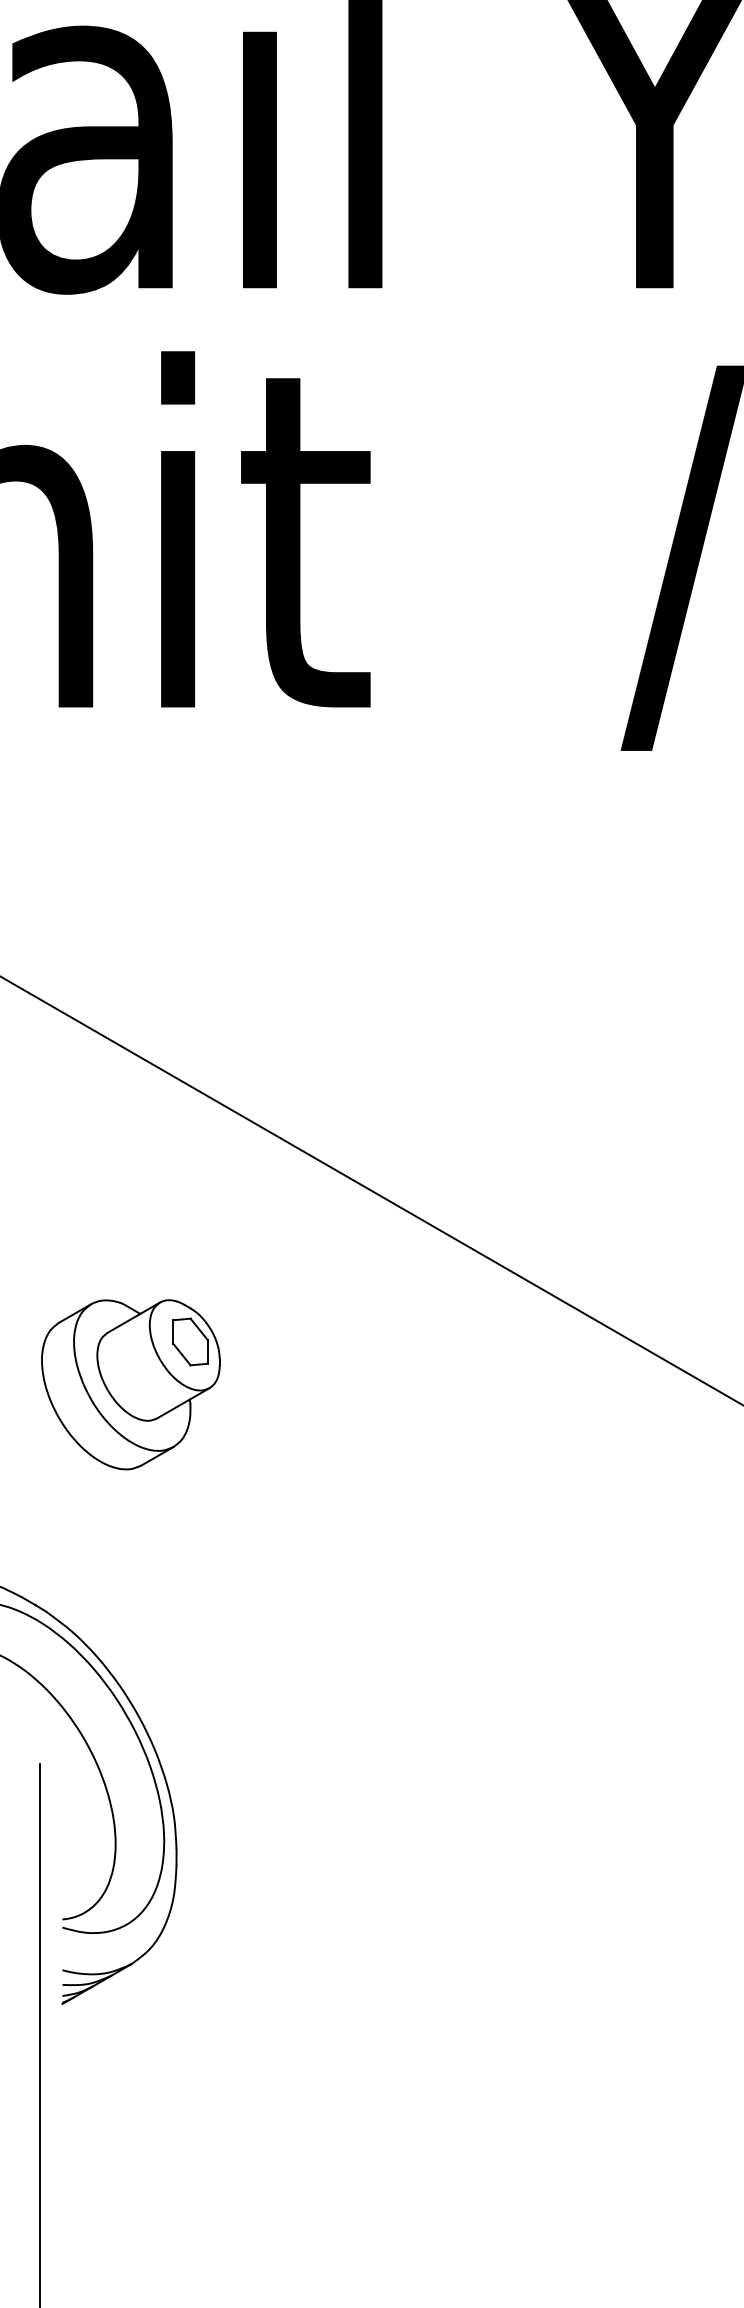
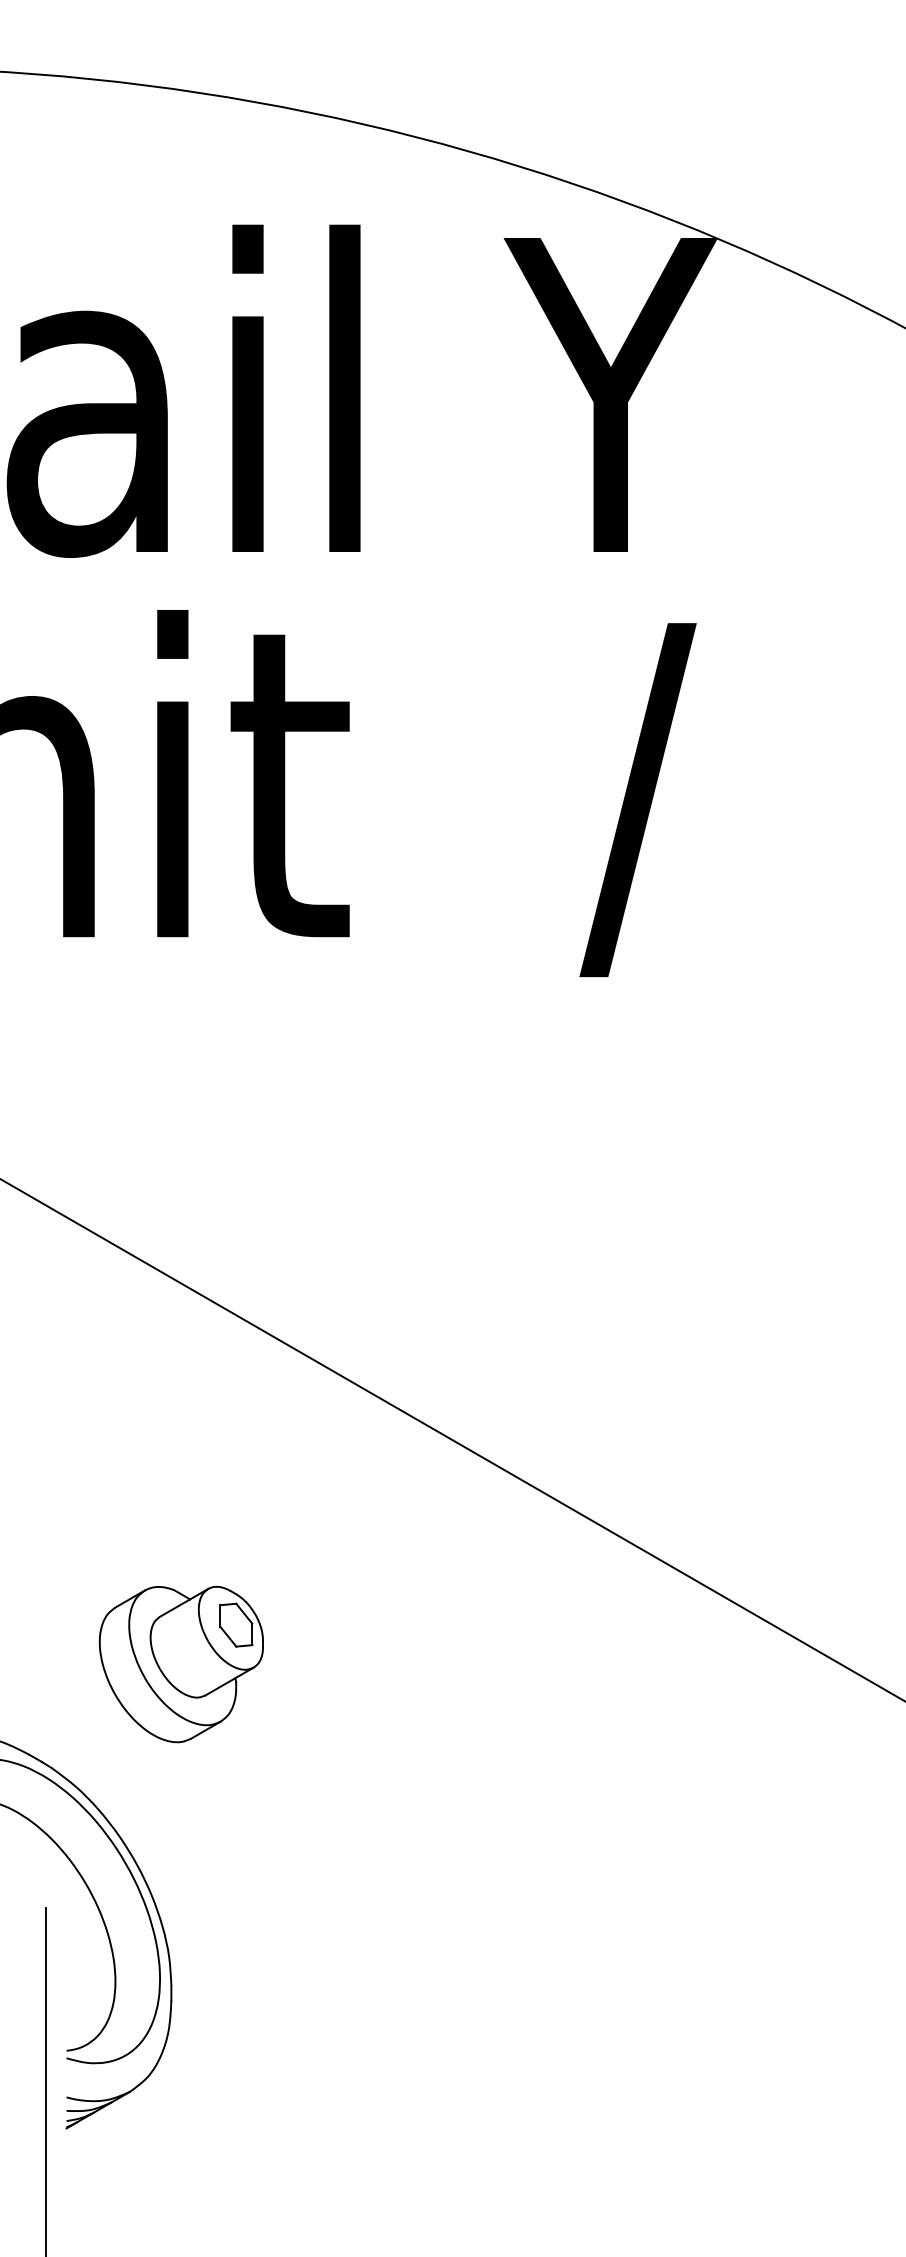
part: (129, 1384) -> (180, 1664), moved

